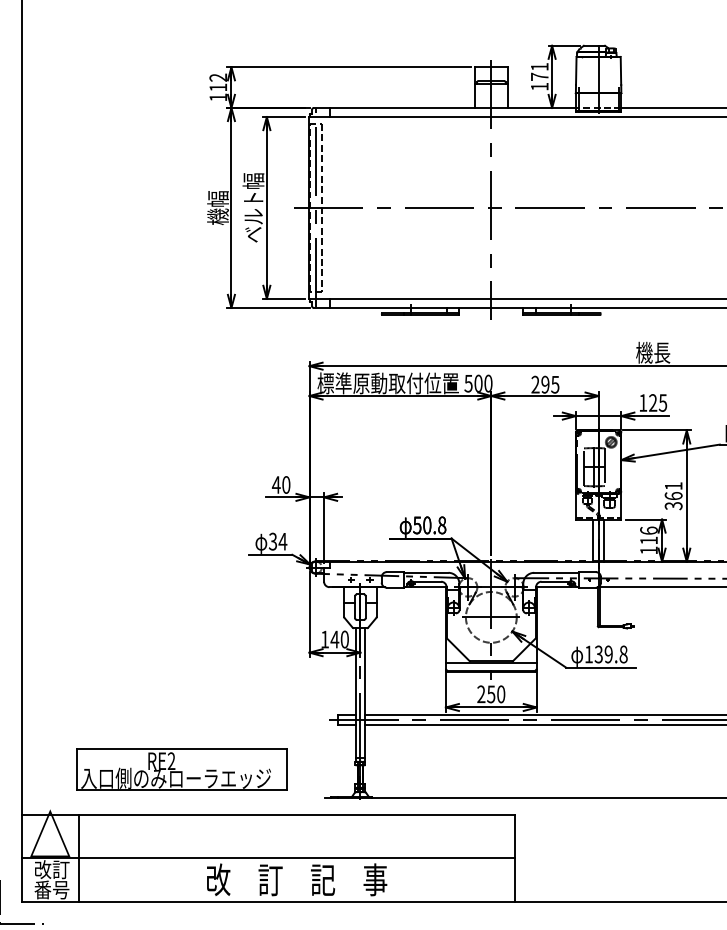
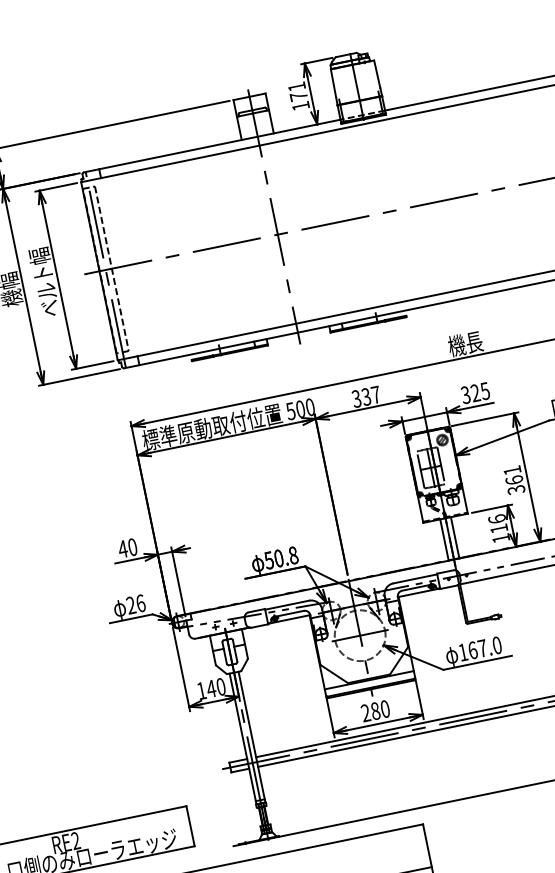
text: (545, 384) -> (366, 396), 295 -> 337
text: (643, 402) -> (466, 394), 125 -> 325
text: (277, 541) -> (135, 604), 34 -> 26
text: (610, 654) -> (484, 648), 139.8 -> 167.0
text: (491, 694) -> (375, 711), 250 -> 280

